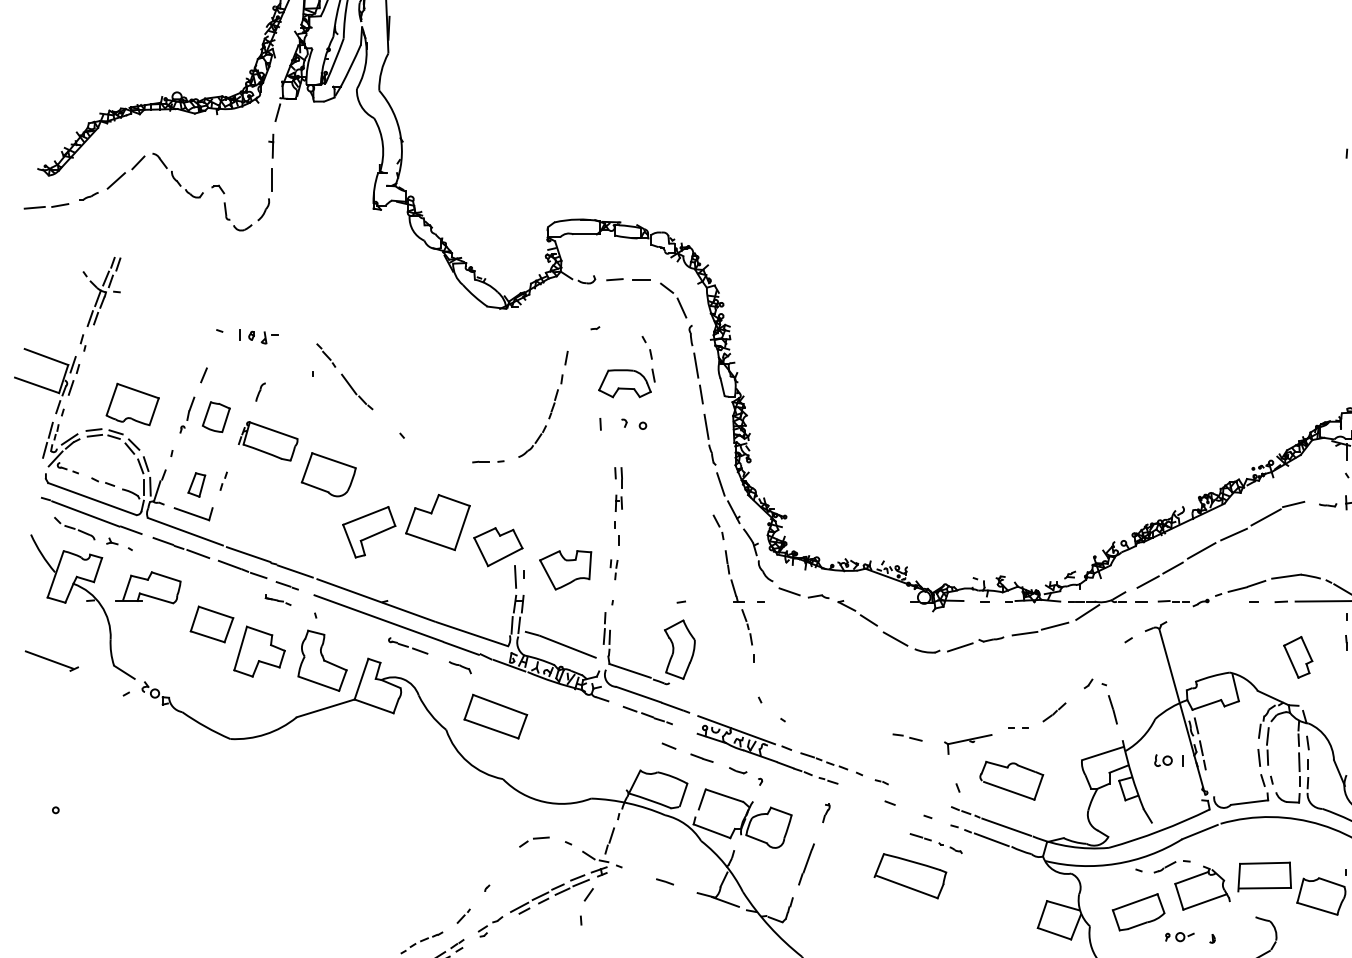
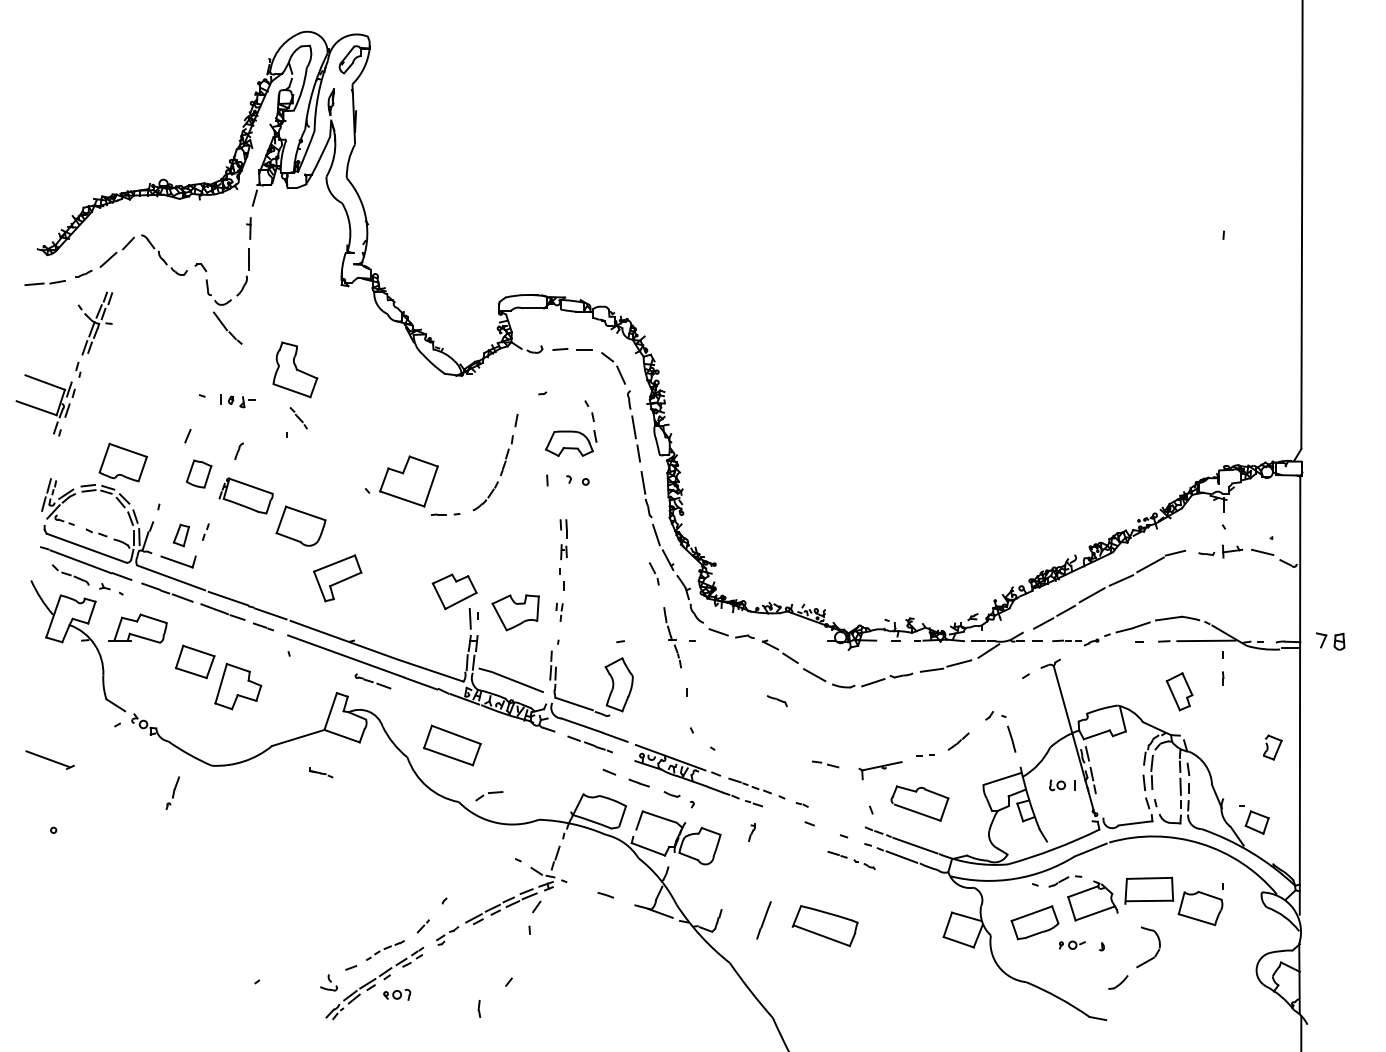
part: (79, 341) -> (75, 368), moved
part: (356, 391) -> (227, 327), moved
part: (186, 414) -> (172, 792), moved
part: (437, 522) -> (408, 481), moved
part: (738, 597) -> (672, 637), size x0.7
part: (278, 599) -> (321, 772), moved
part: (51, 660) -> (49, 759), moved
part: (322, 660) -> (295, 369), moved
part: (459, 668) -> (776, 701), moved
part: (534, 842) -> (489, 796), moved
line: (805, 864) -> (763, 920), moved
part: (909, 876) -> (824, 926), moved

